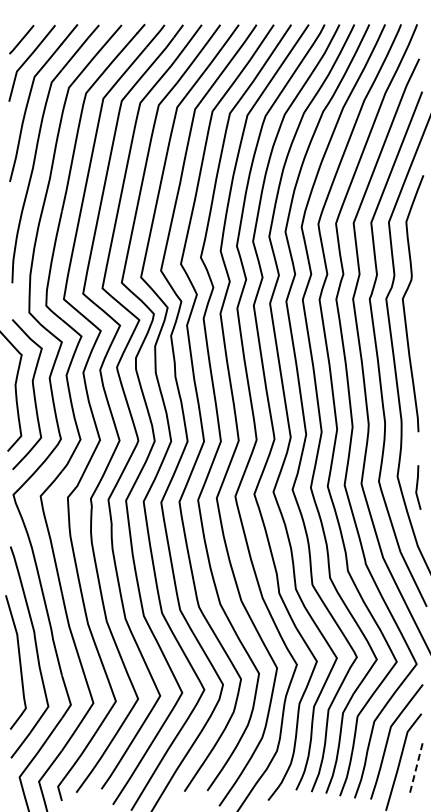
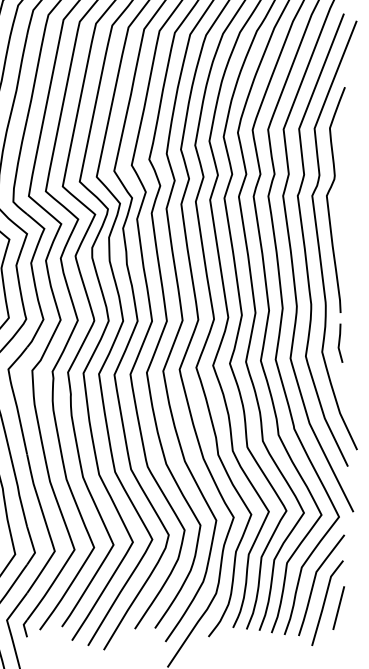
line: (417, 487) -> (339, 343), moved
line: (416, 767) -> (338, 607), dashed -> solid

